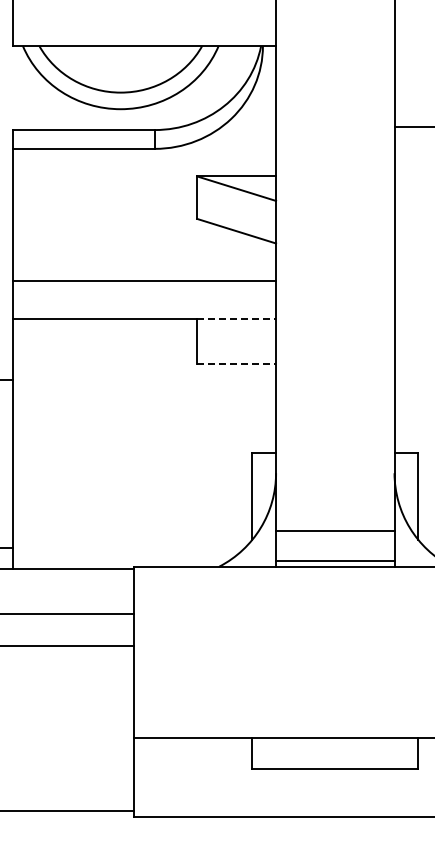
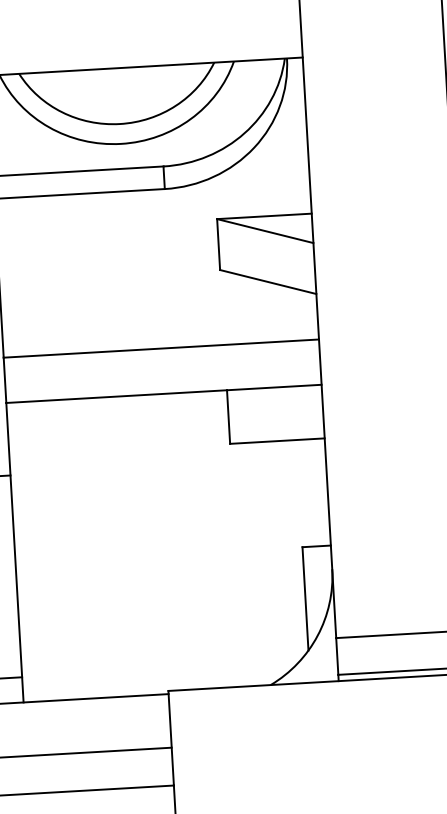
line: (237, 319) -> (275, 387), dashed -> solid
line: (237, 364) -> (278, 441), dashed -> solid

